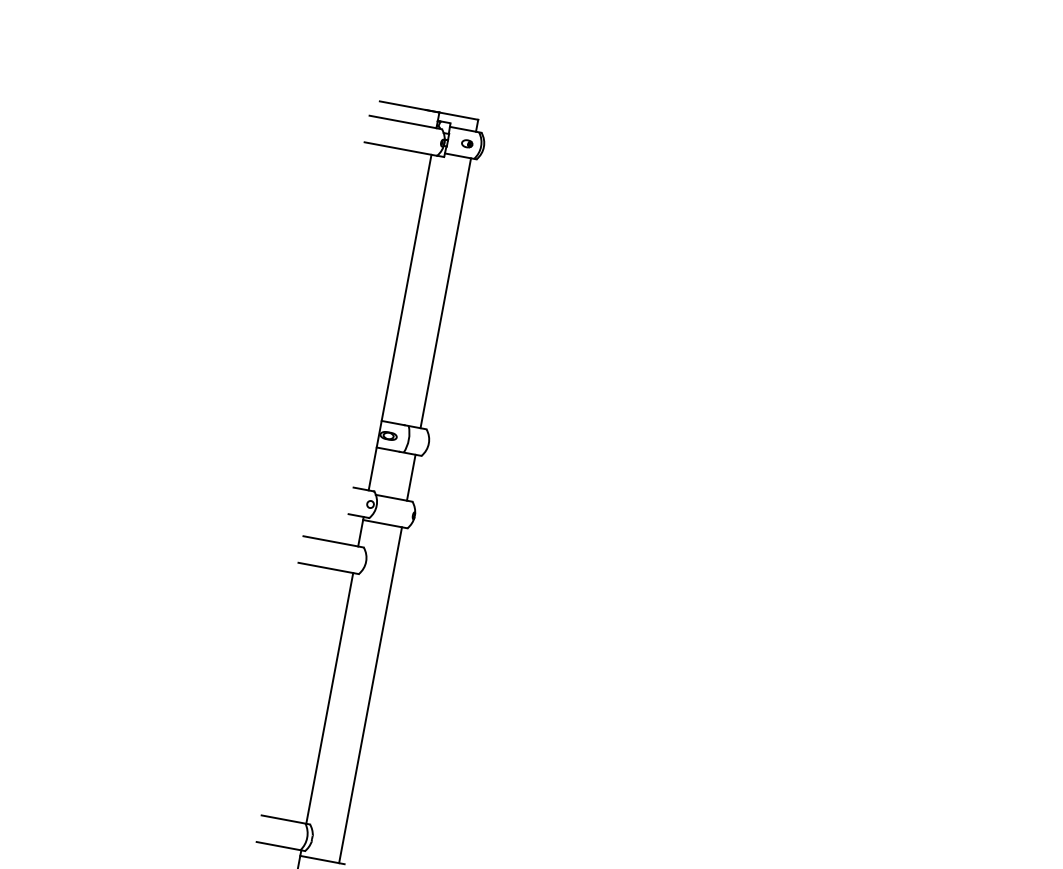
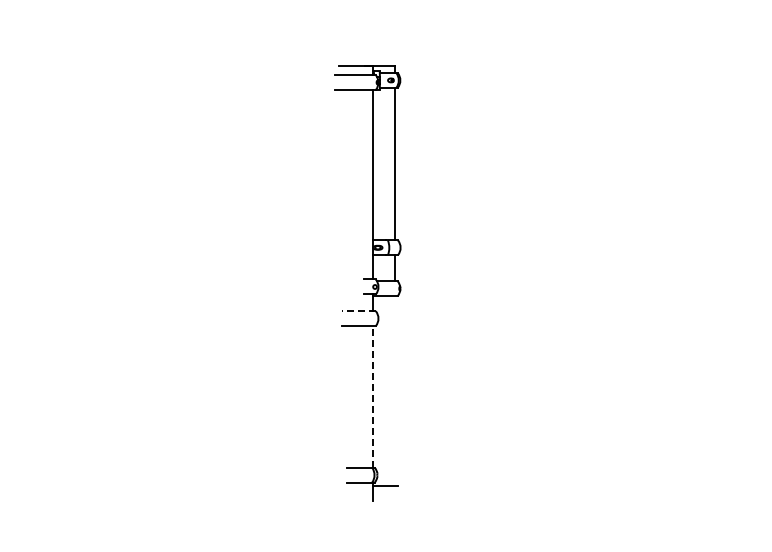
line: (333, 542) -> (358, 311), solid -> dashed
line: (370, 694) -> (394, 390), removed
line: (329, 697) -> (372, 396), solid -> dashed

